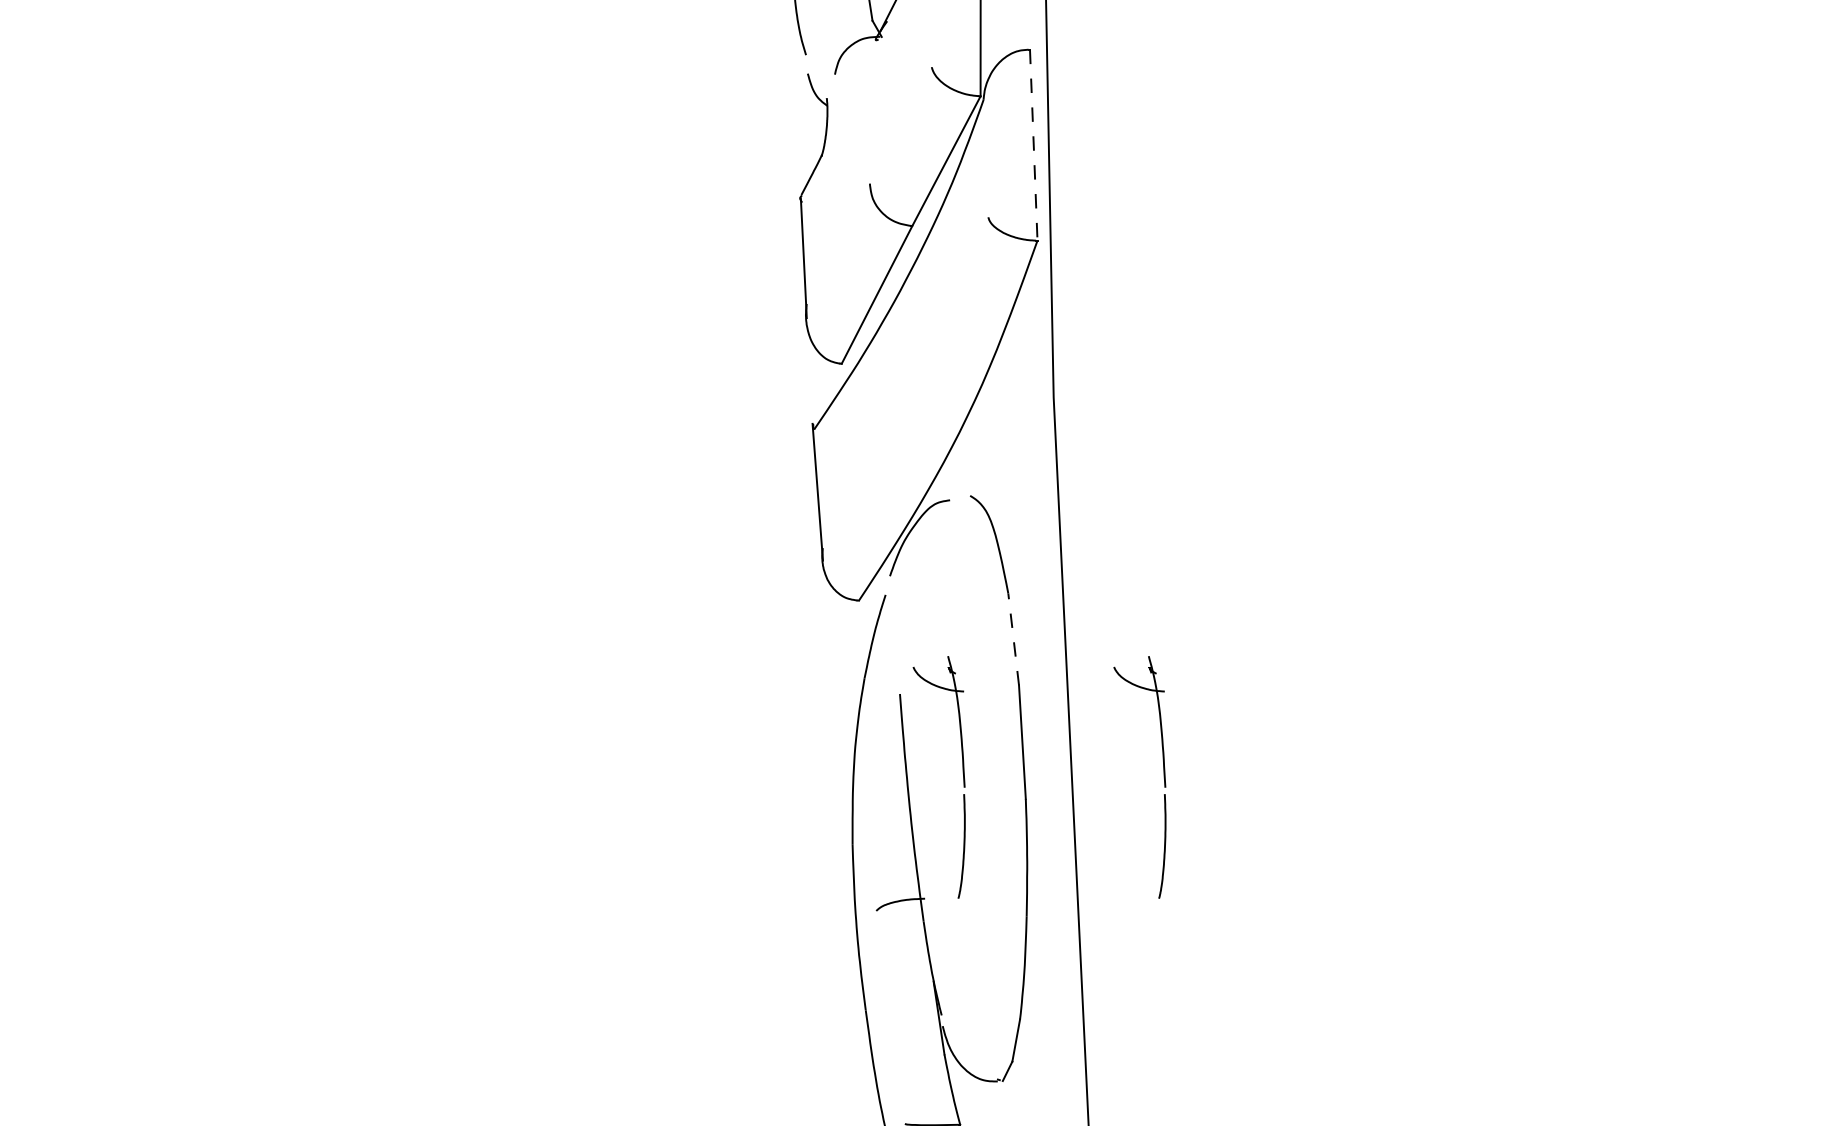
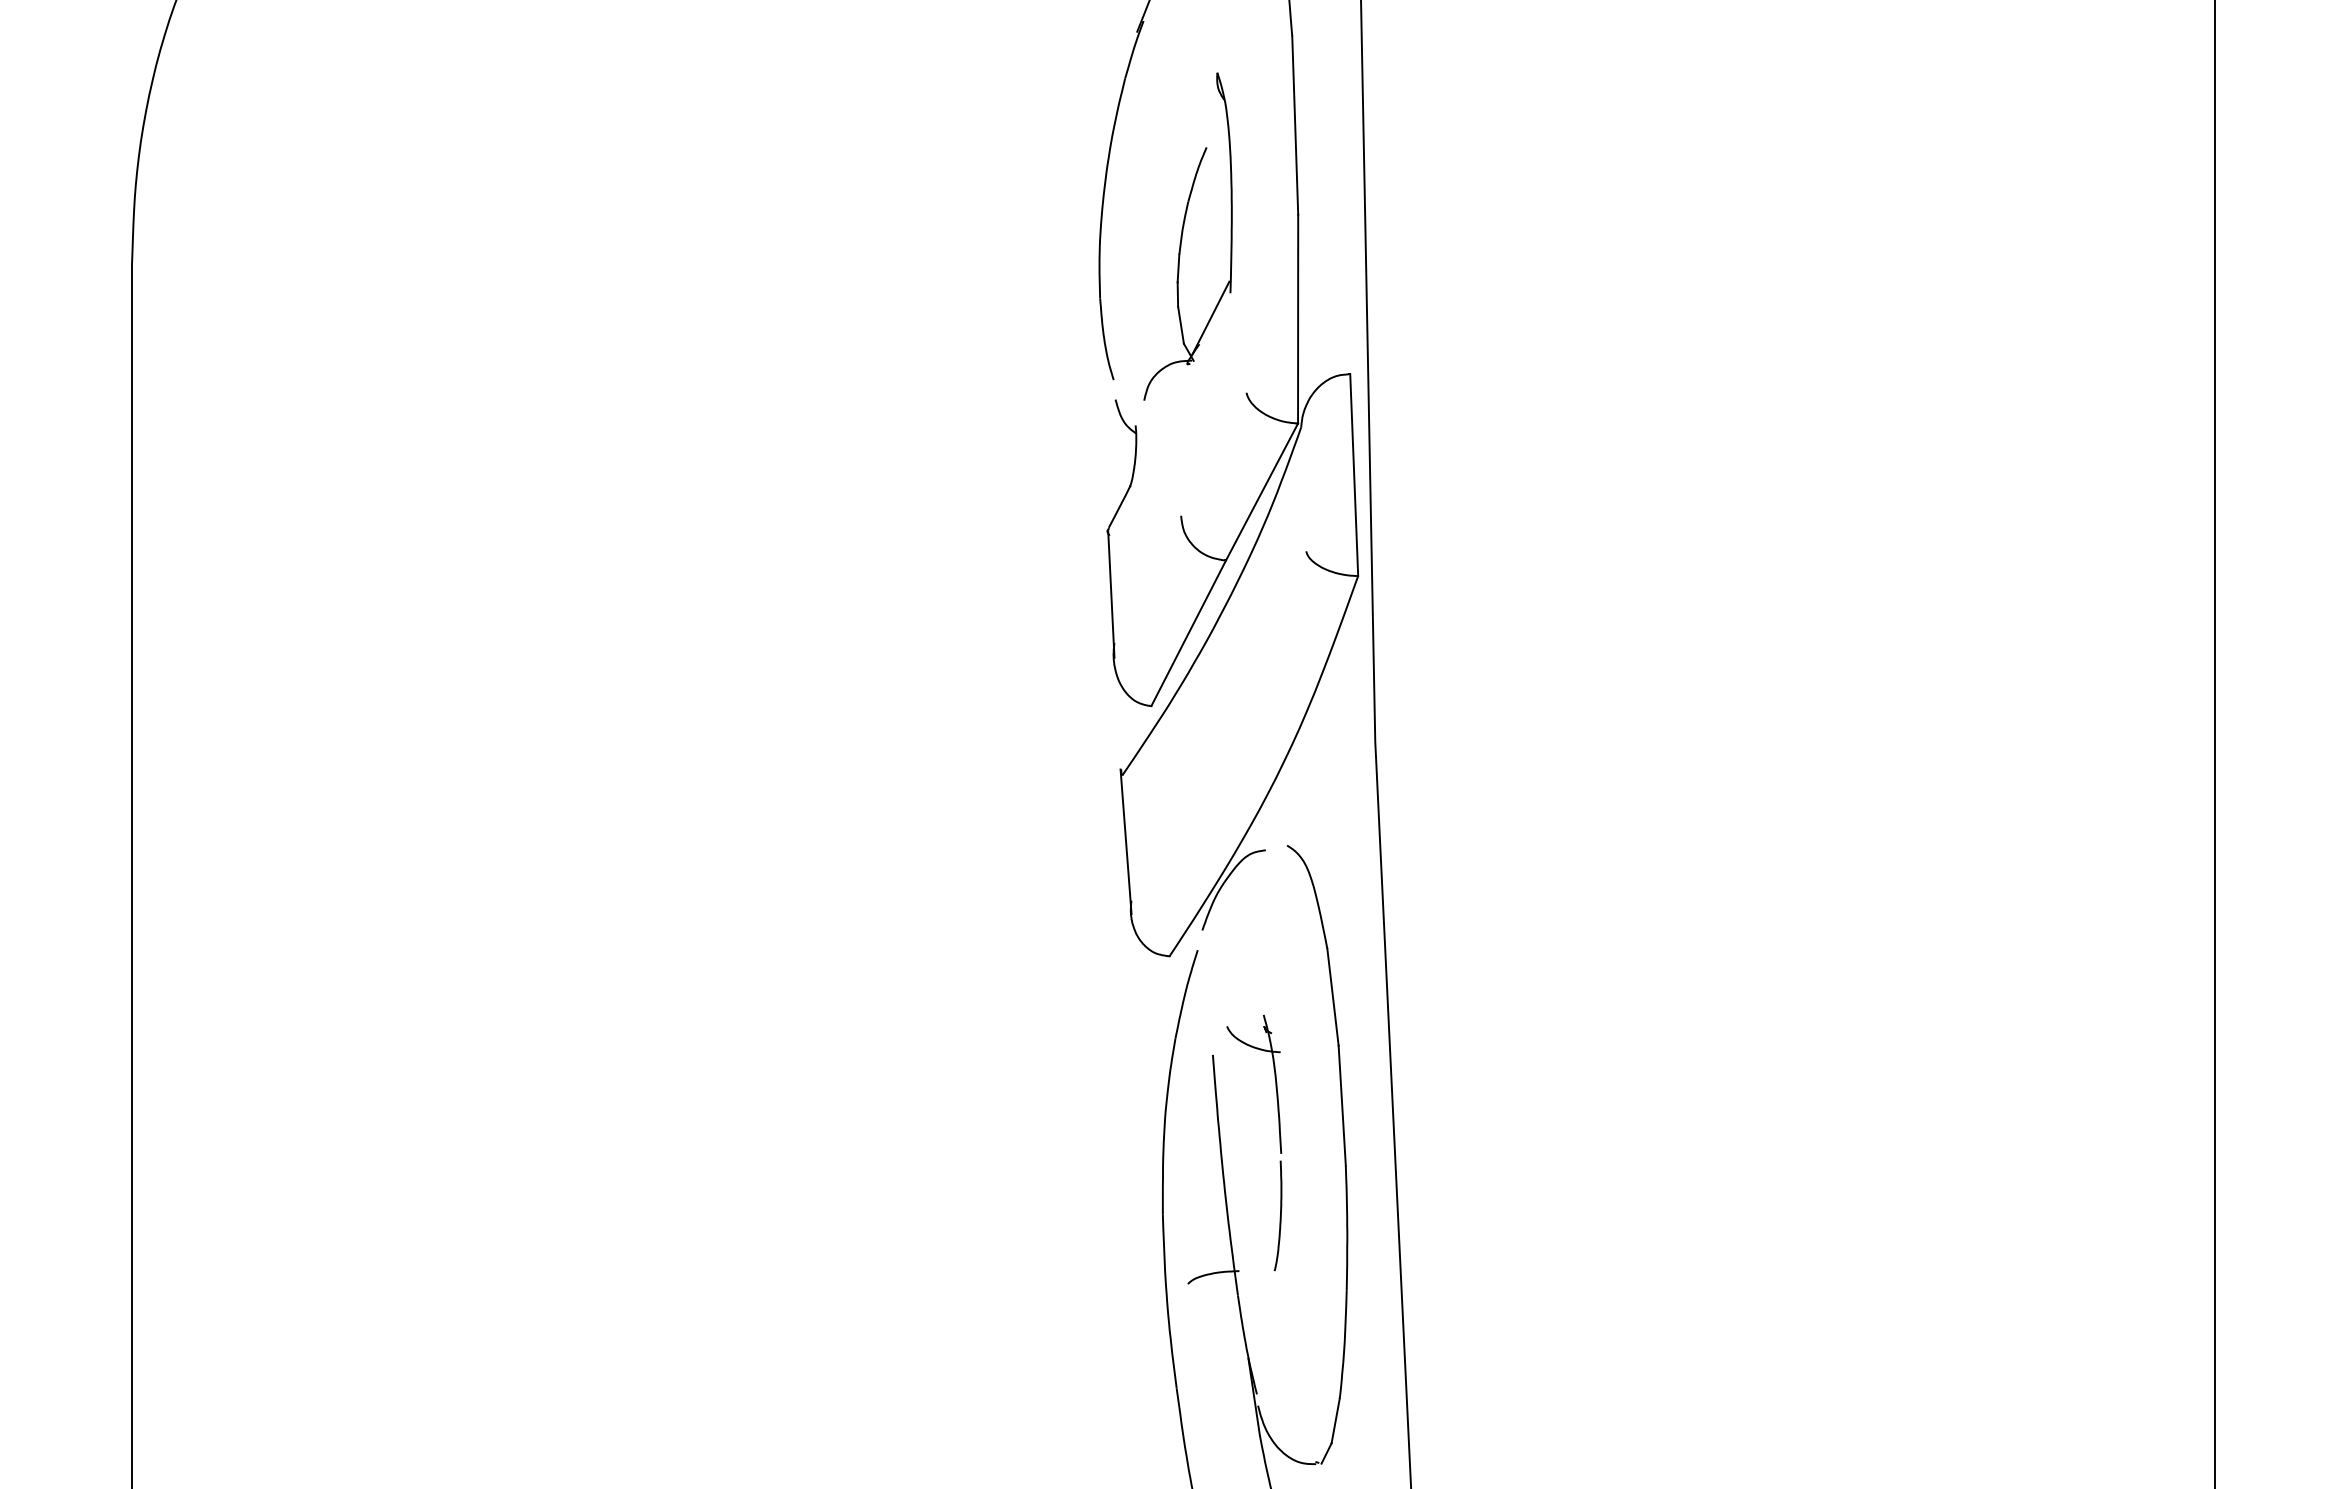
line: (1034, 145) -> (1354, 475), dashed -> solid
line: (1014, 639) -> (1333, 997), dashed -> solid
part: (1163, 776) -> (1491, 1142), removed

